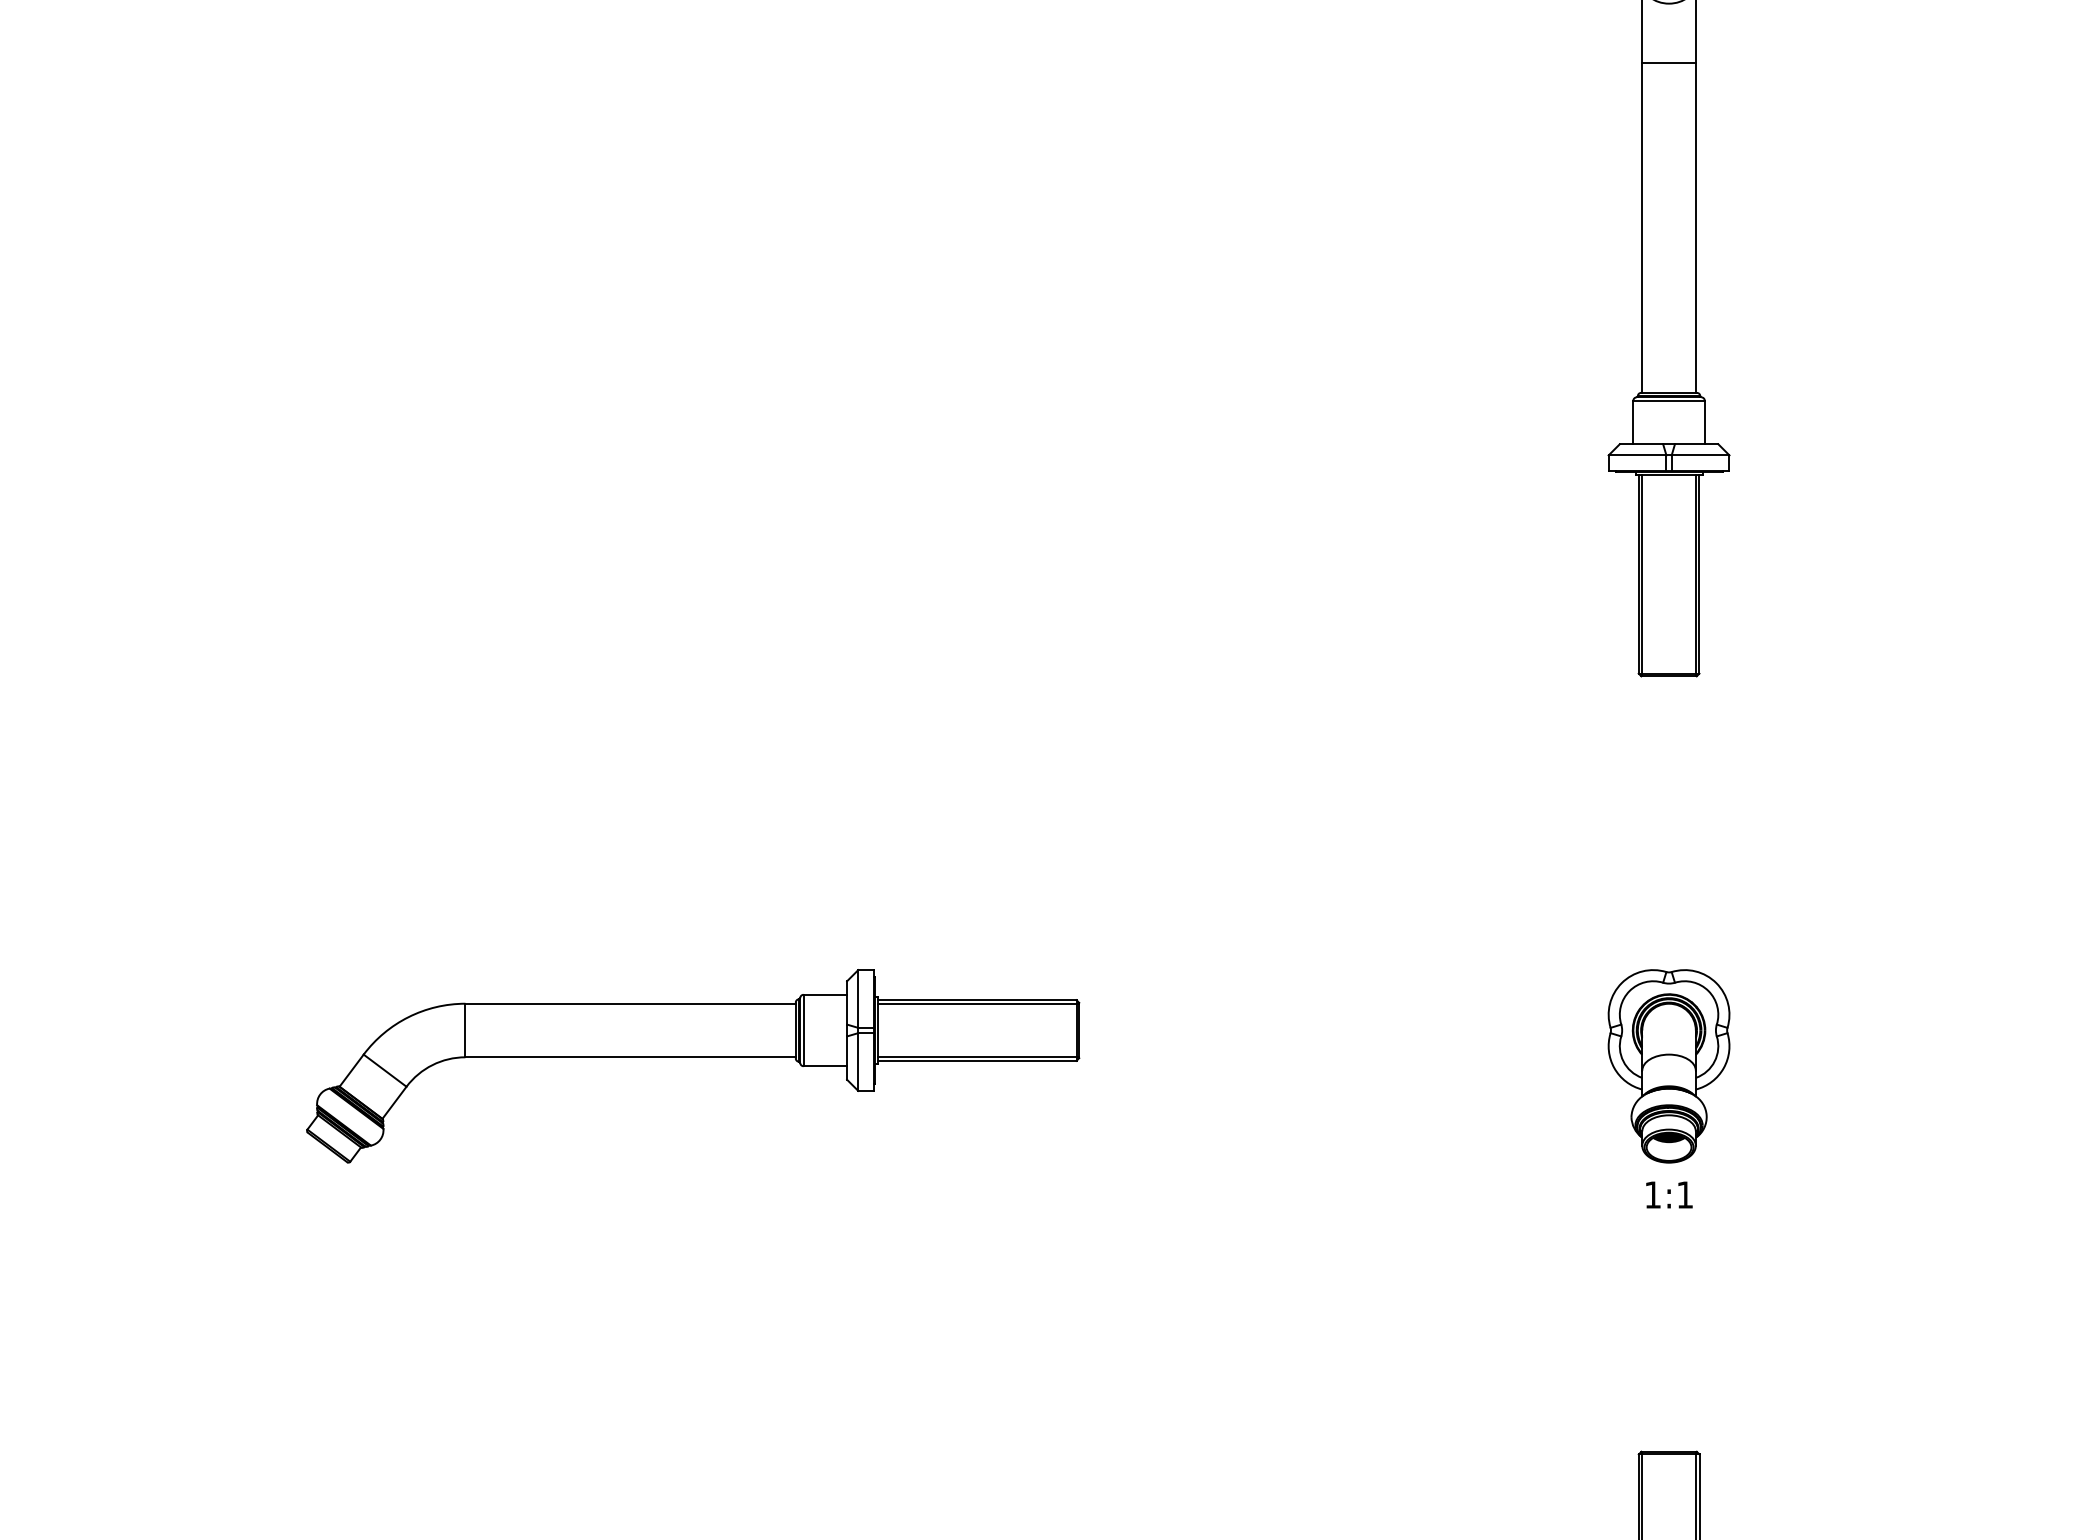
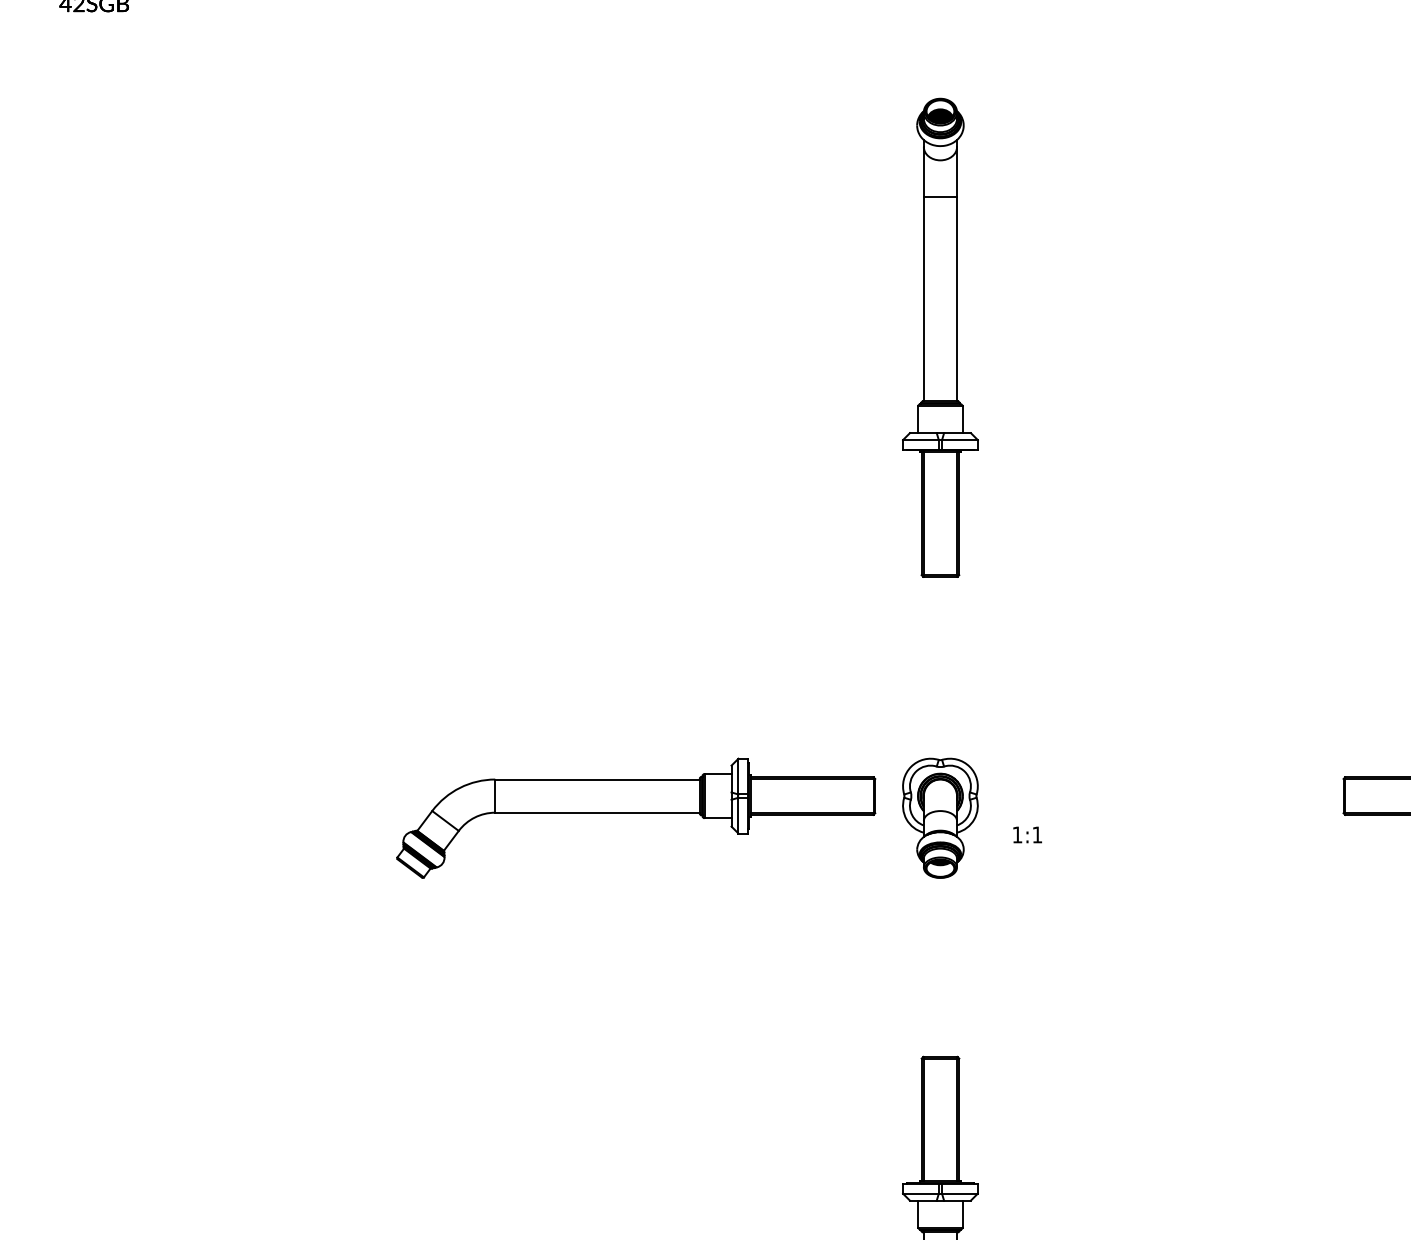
part: (693, 1065) -> (636, 817), moved
text: (1669, 1194) -> (1027, 834), moved

